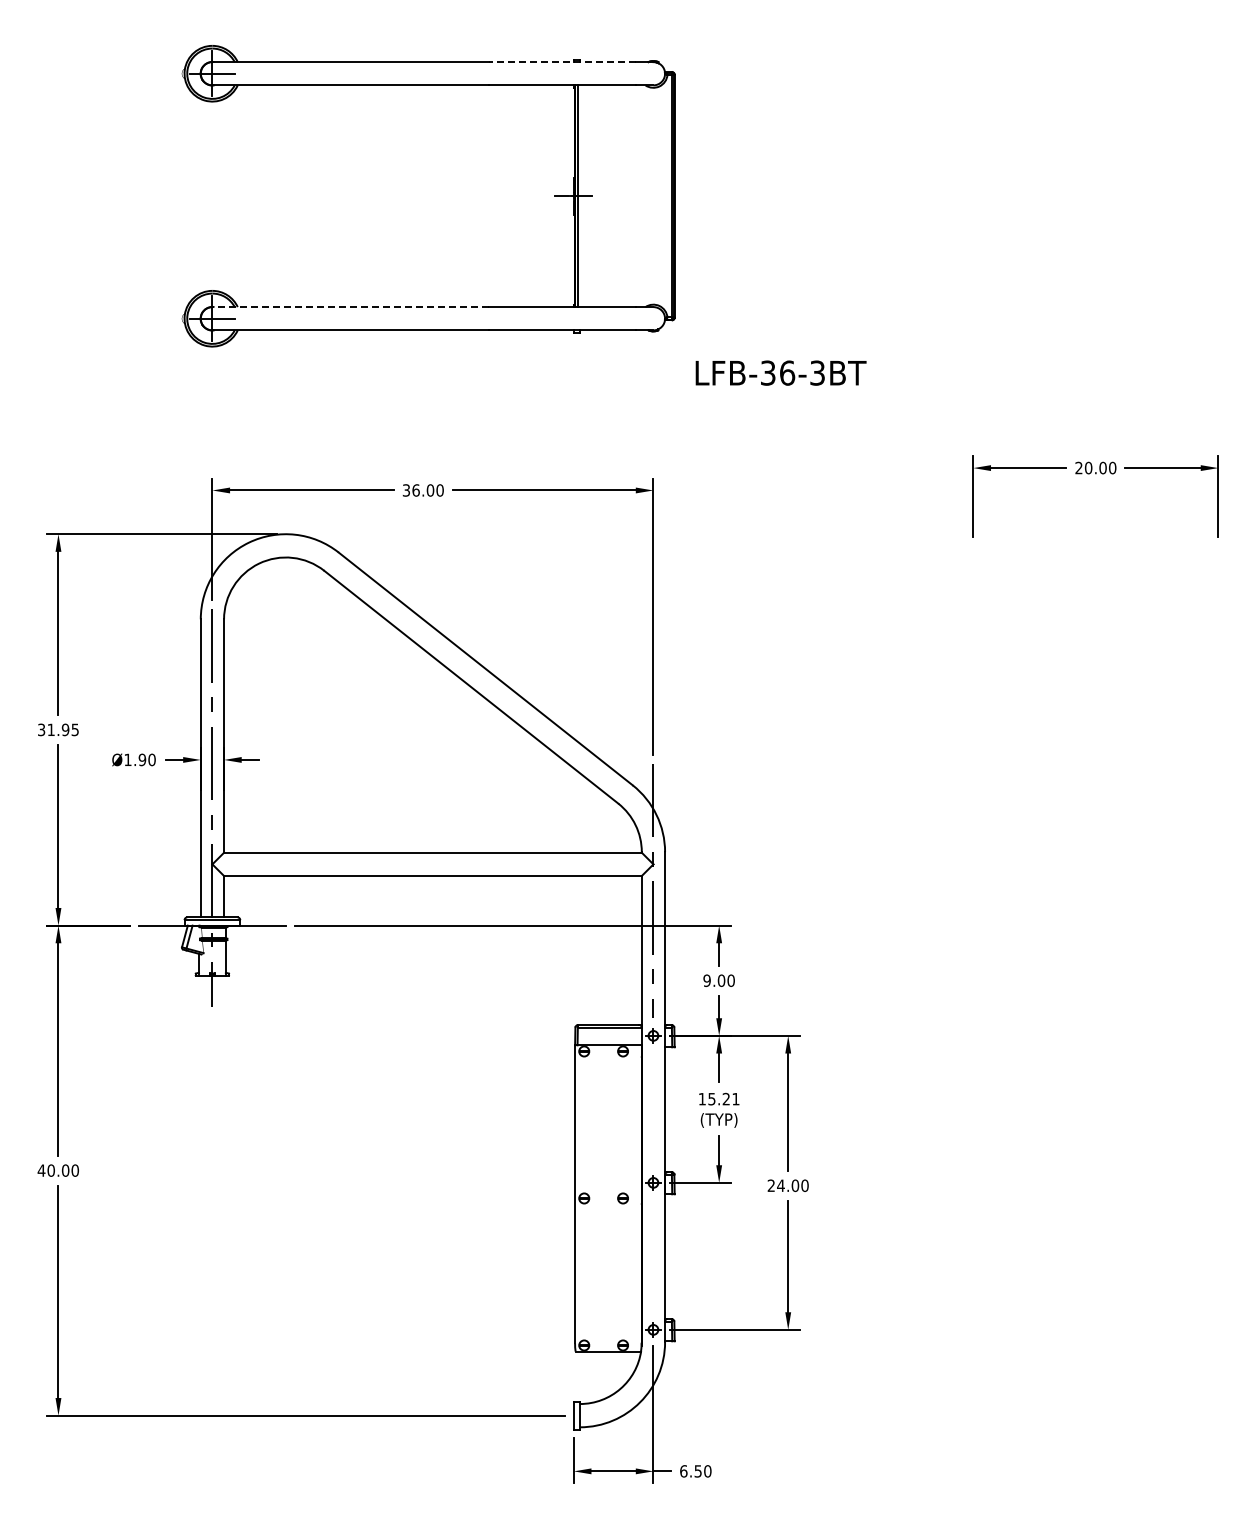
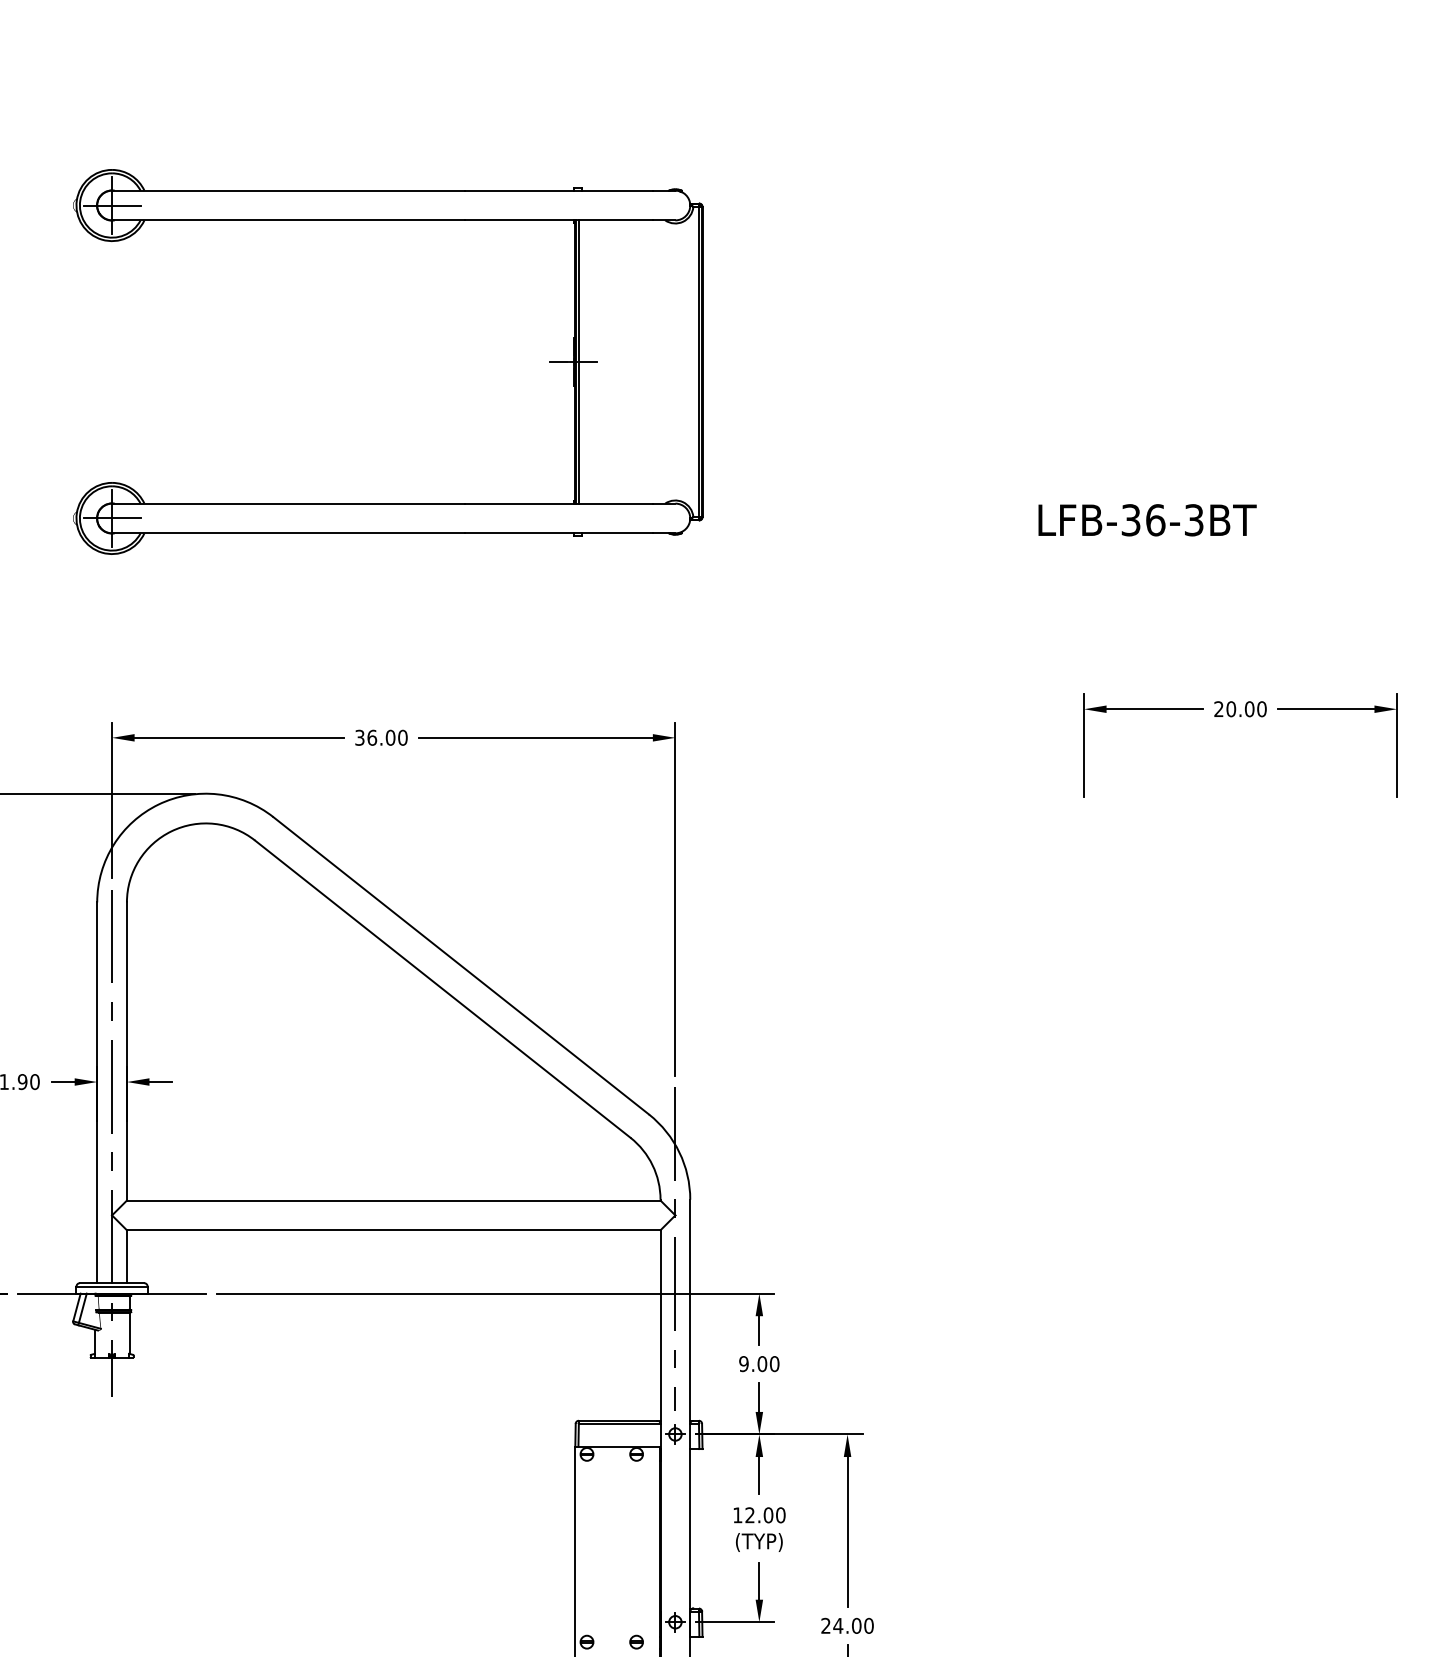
line: (562, 62) -> (559, 191), dashed -> solid
line: (350, 307) -> (288, 504), dashed -> solid
text: (780, 372) -> (1146, 519), moved
text: (723, 1098) -> (764, 1514), 15.21 -> 12.00

